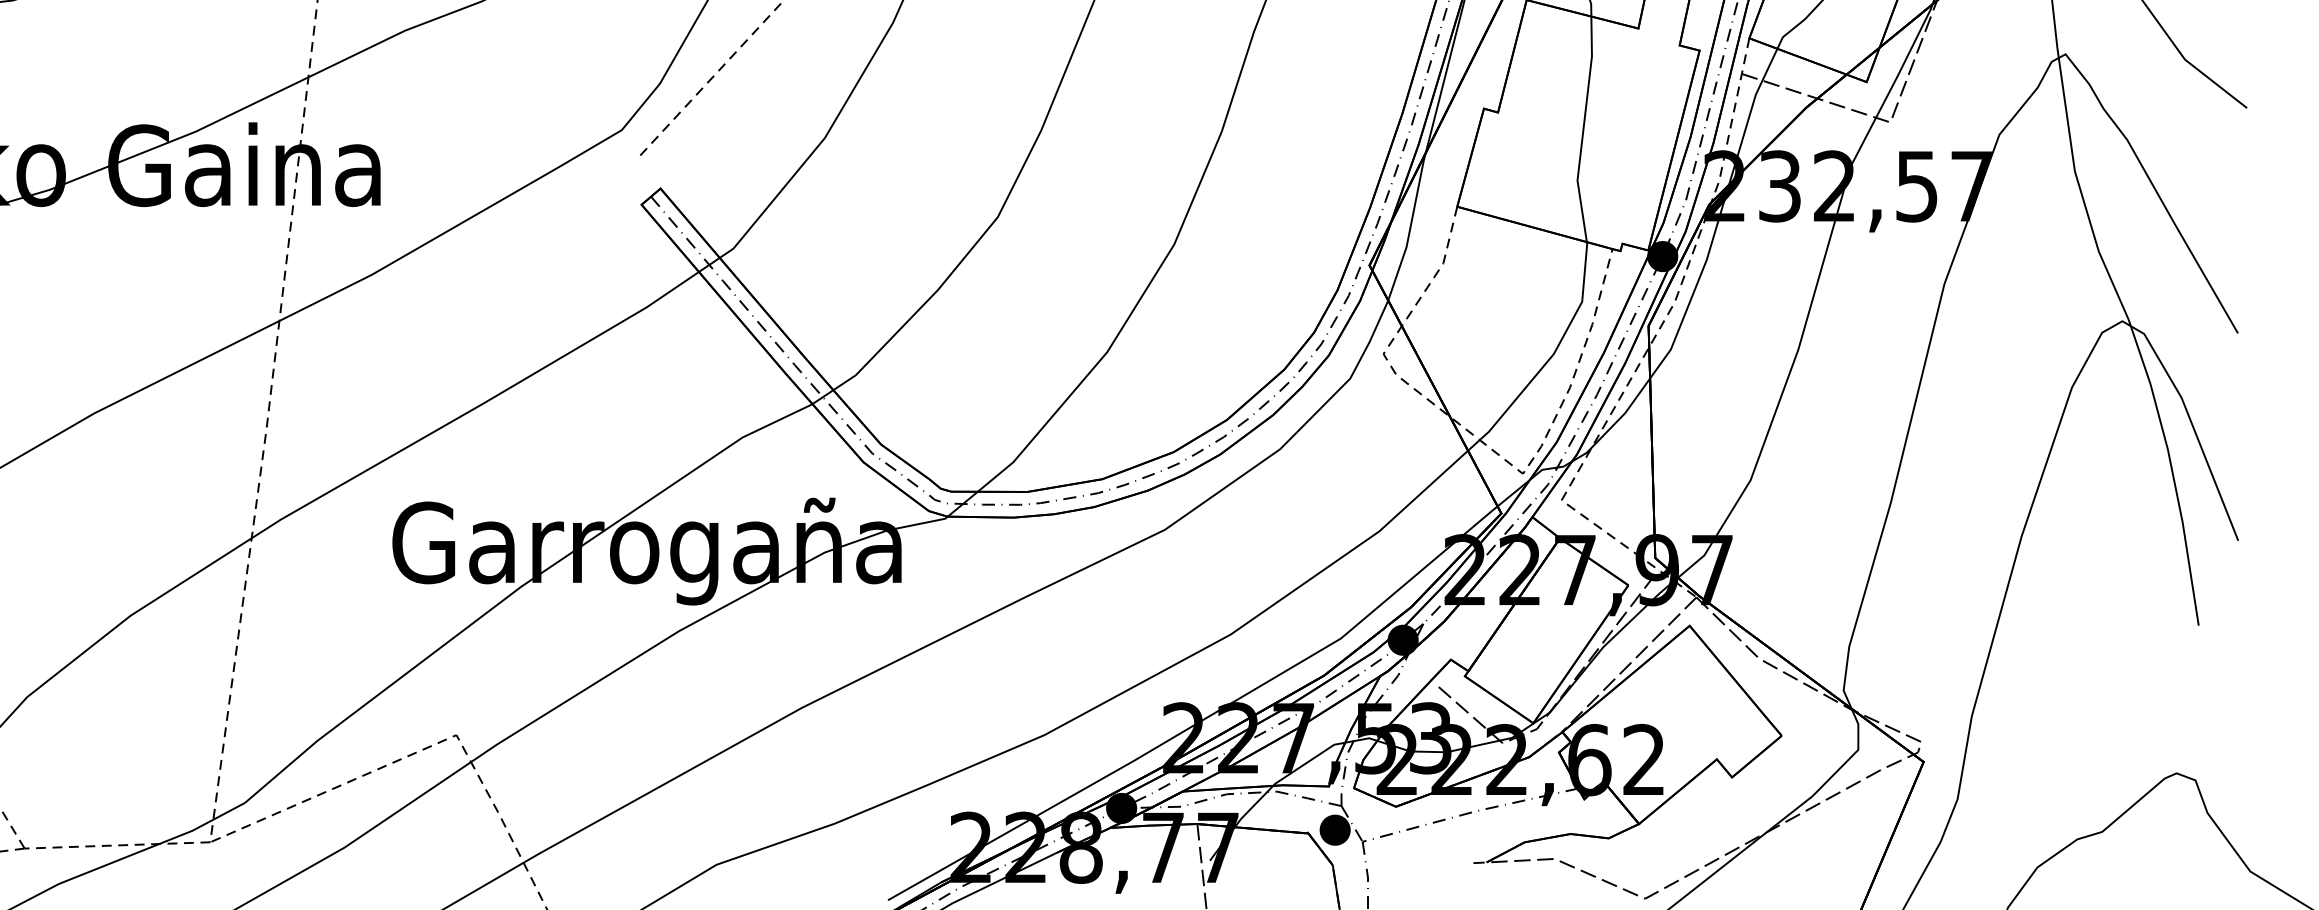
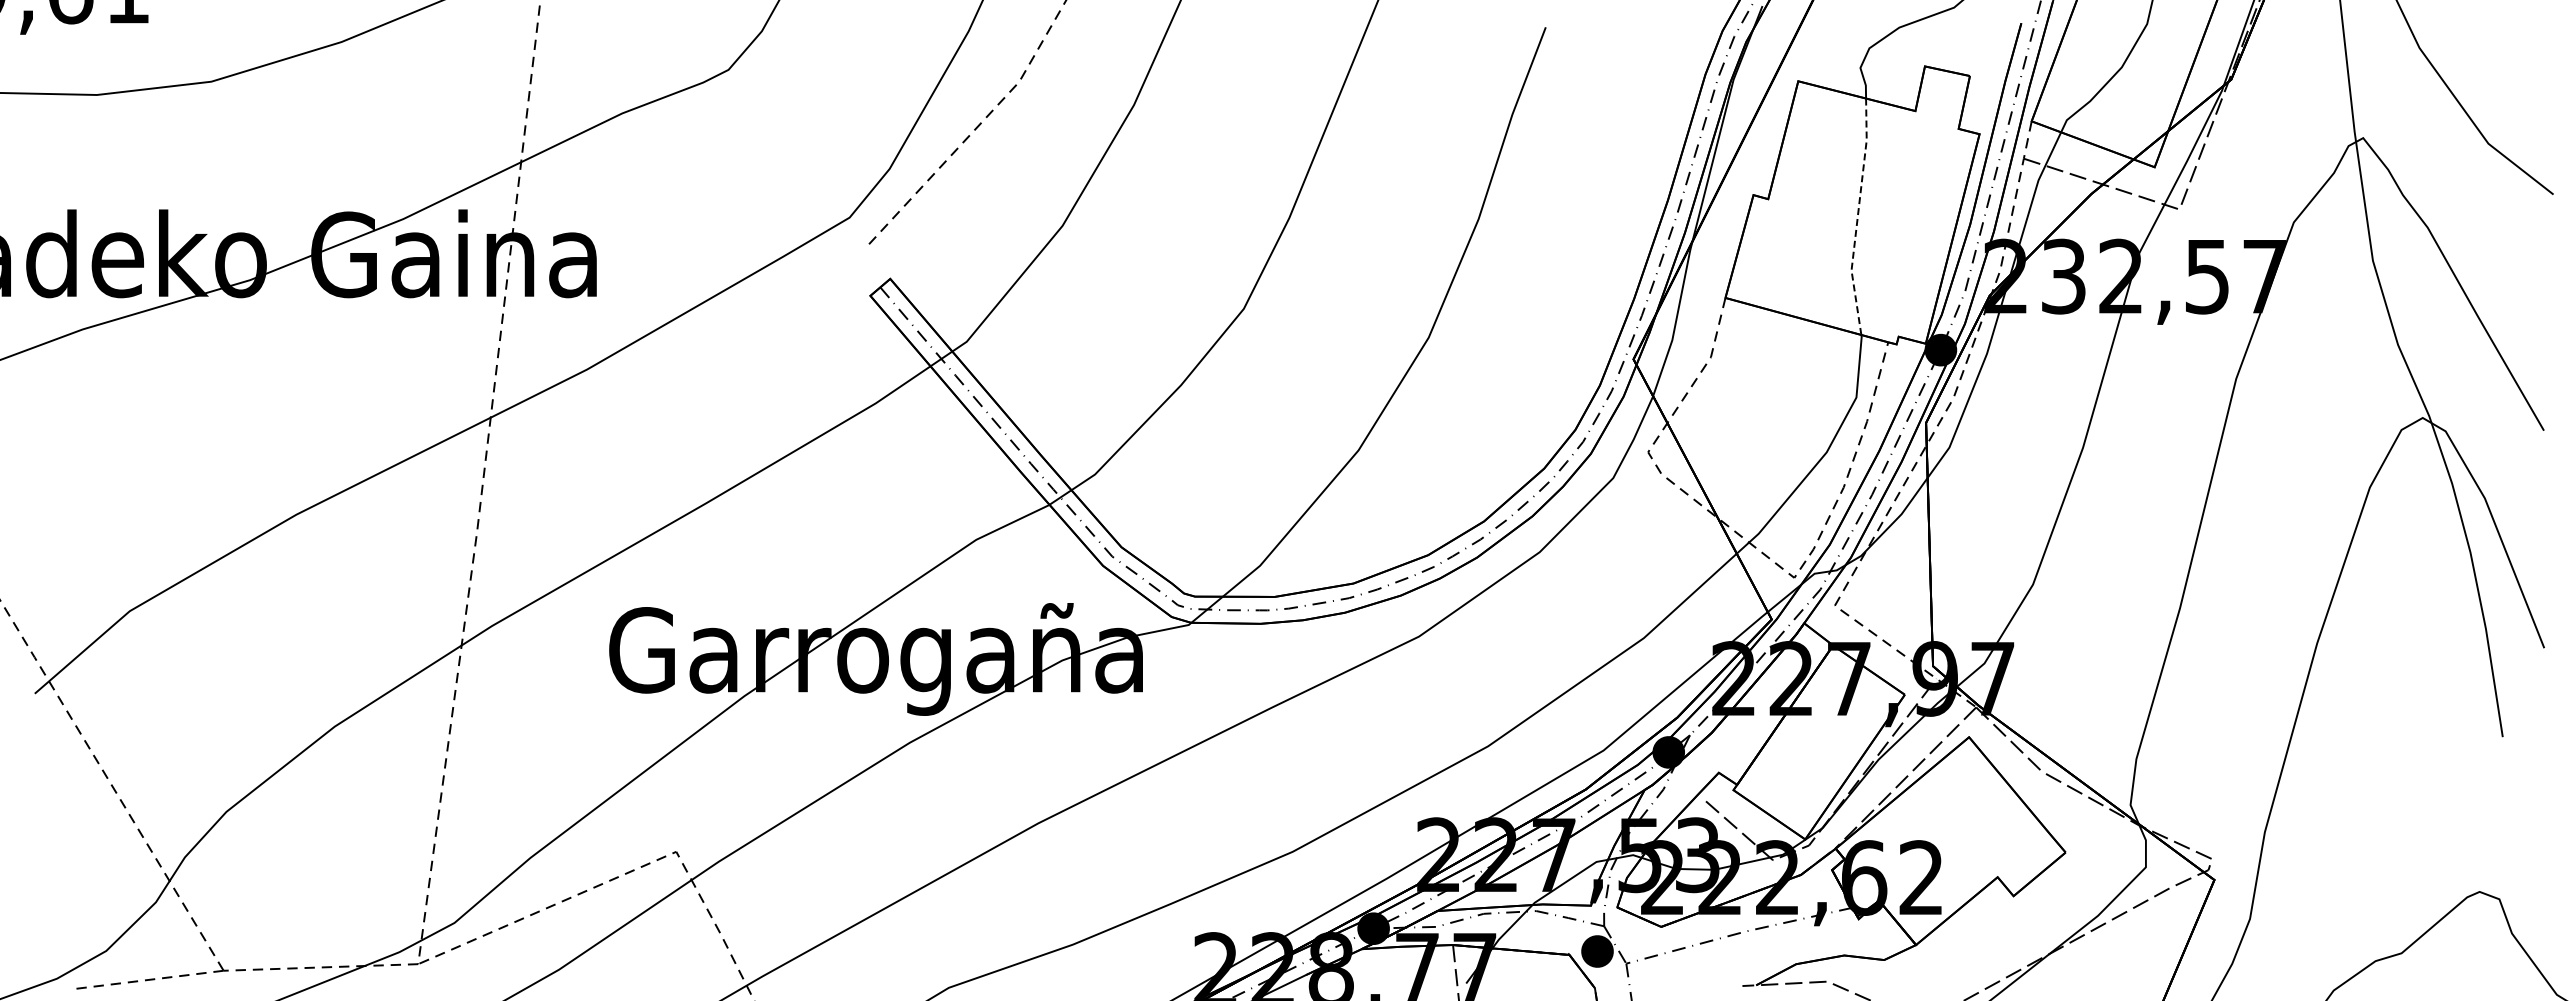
line: (1583, 130) -> (1857, 217), solid -> dashed

